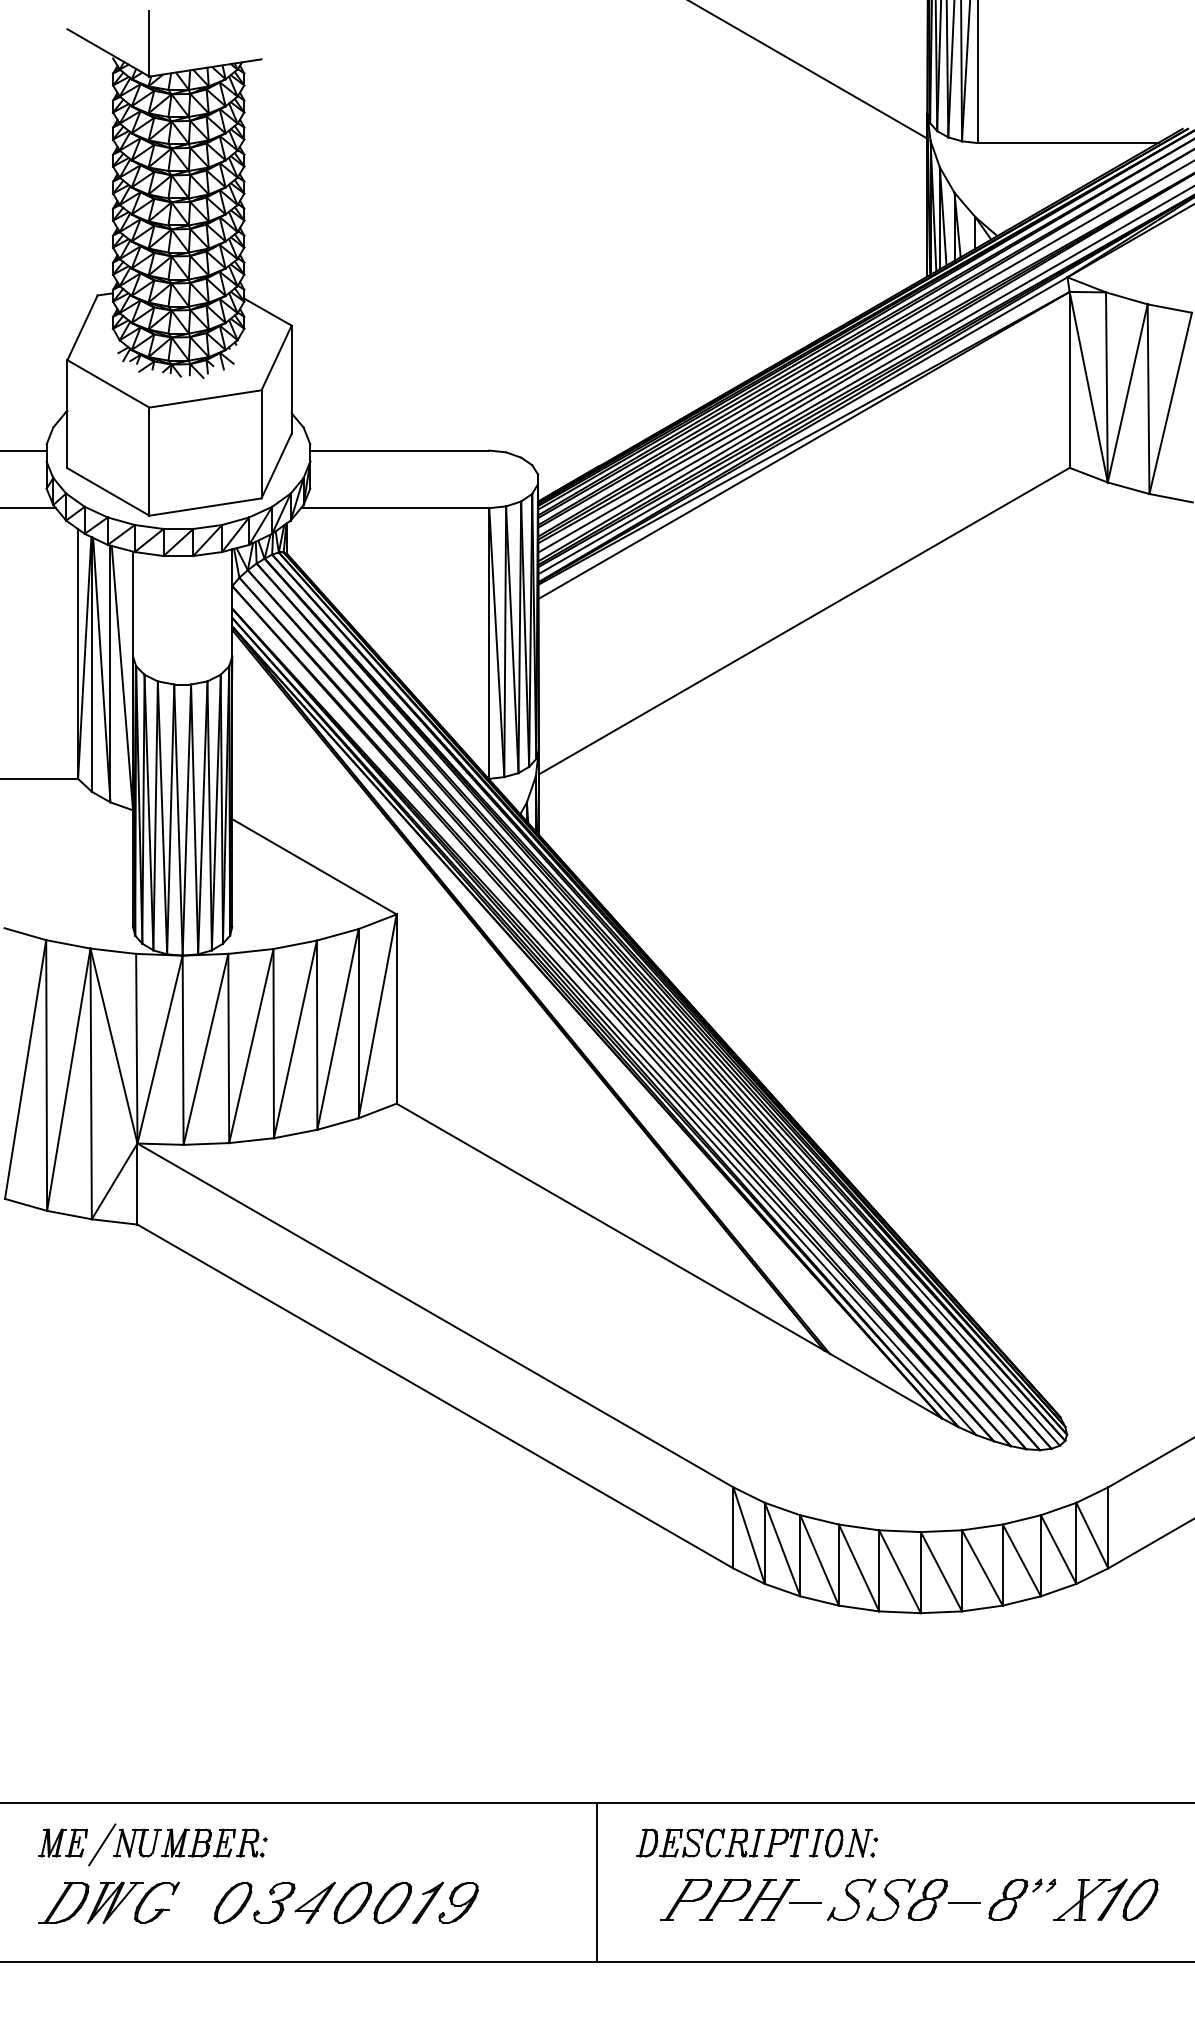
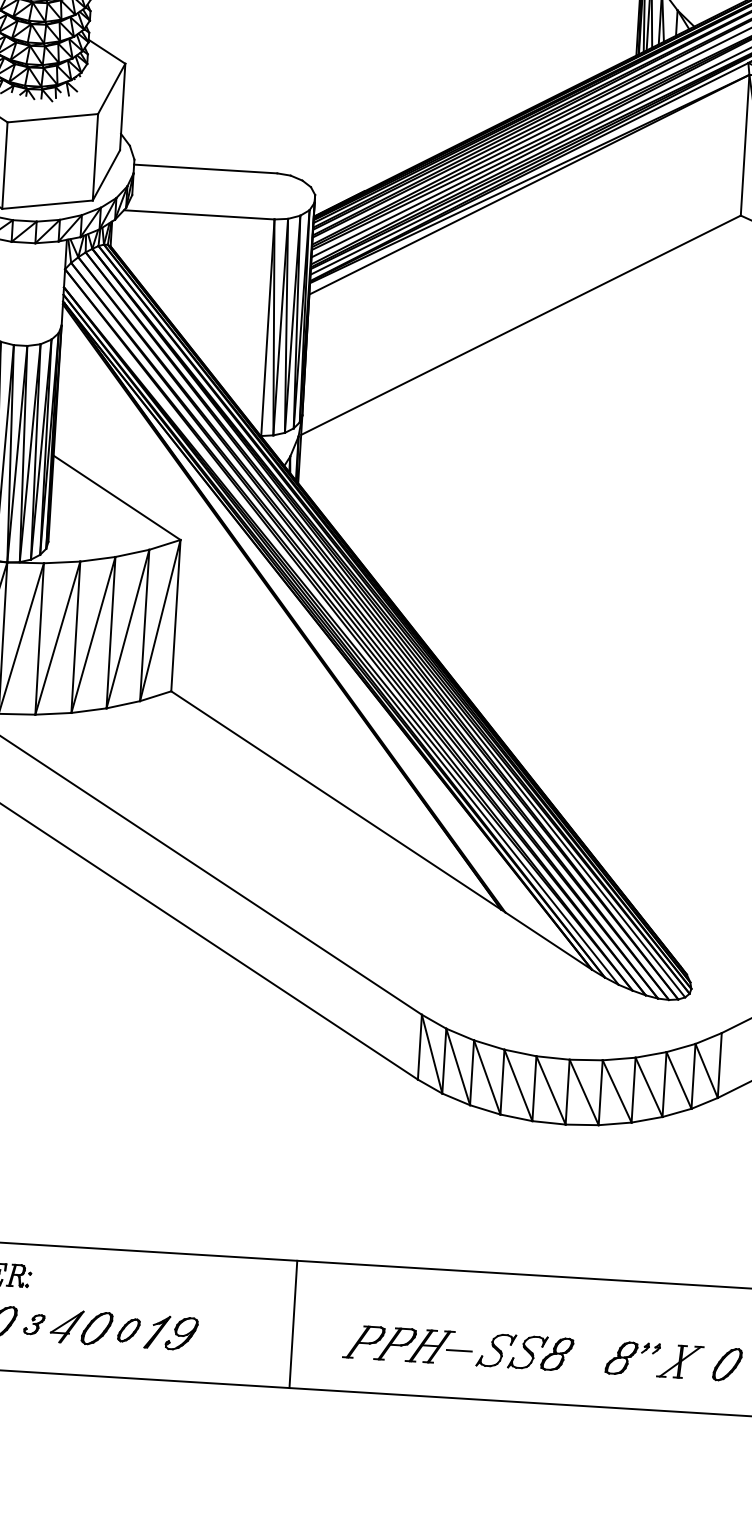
part: (757, 1842) -> (423, 1300), removed
part: (1112, 1899) -> (705, 1363), removed
part: (274, 1902) -> (34, 1324), size x0.6
part: (392, 1902) -> (128, 1330), size x0.7
line: (964, 1902) -> (586, 1358), removed

